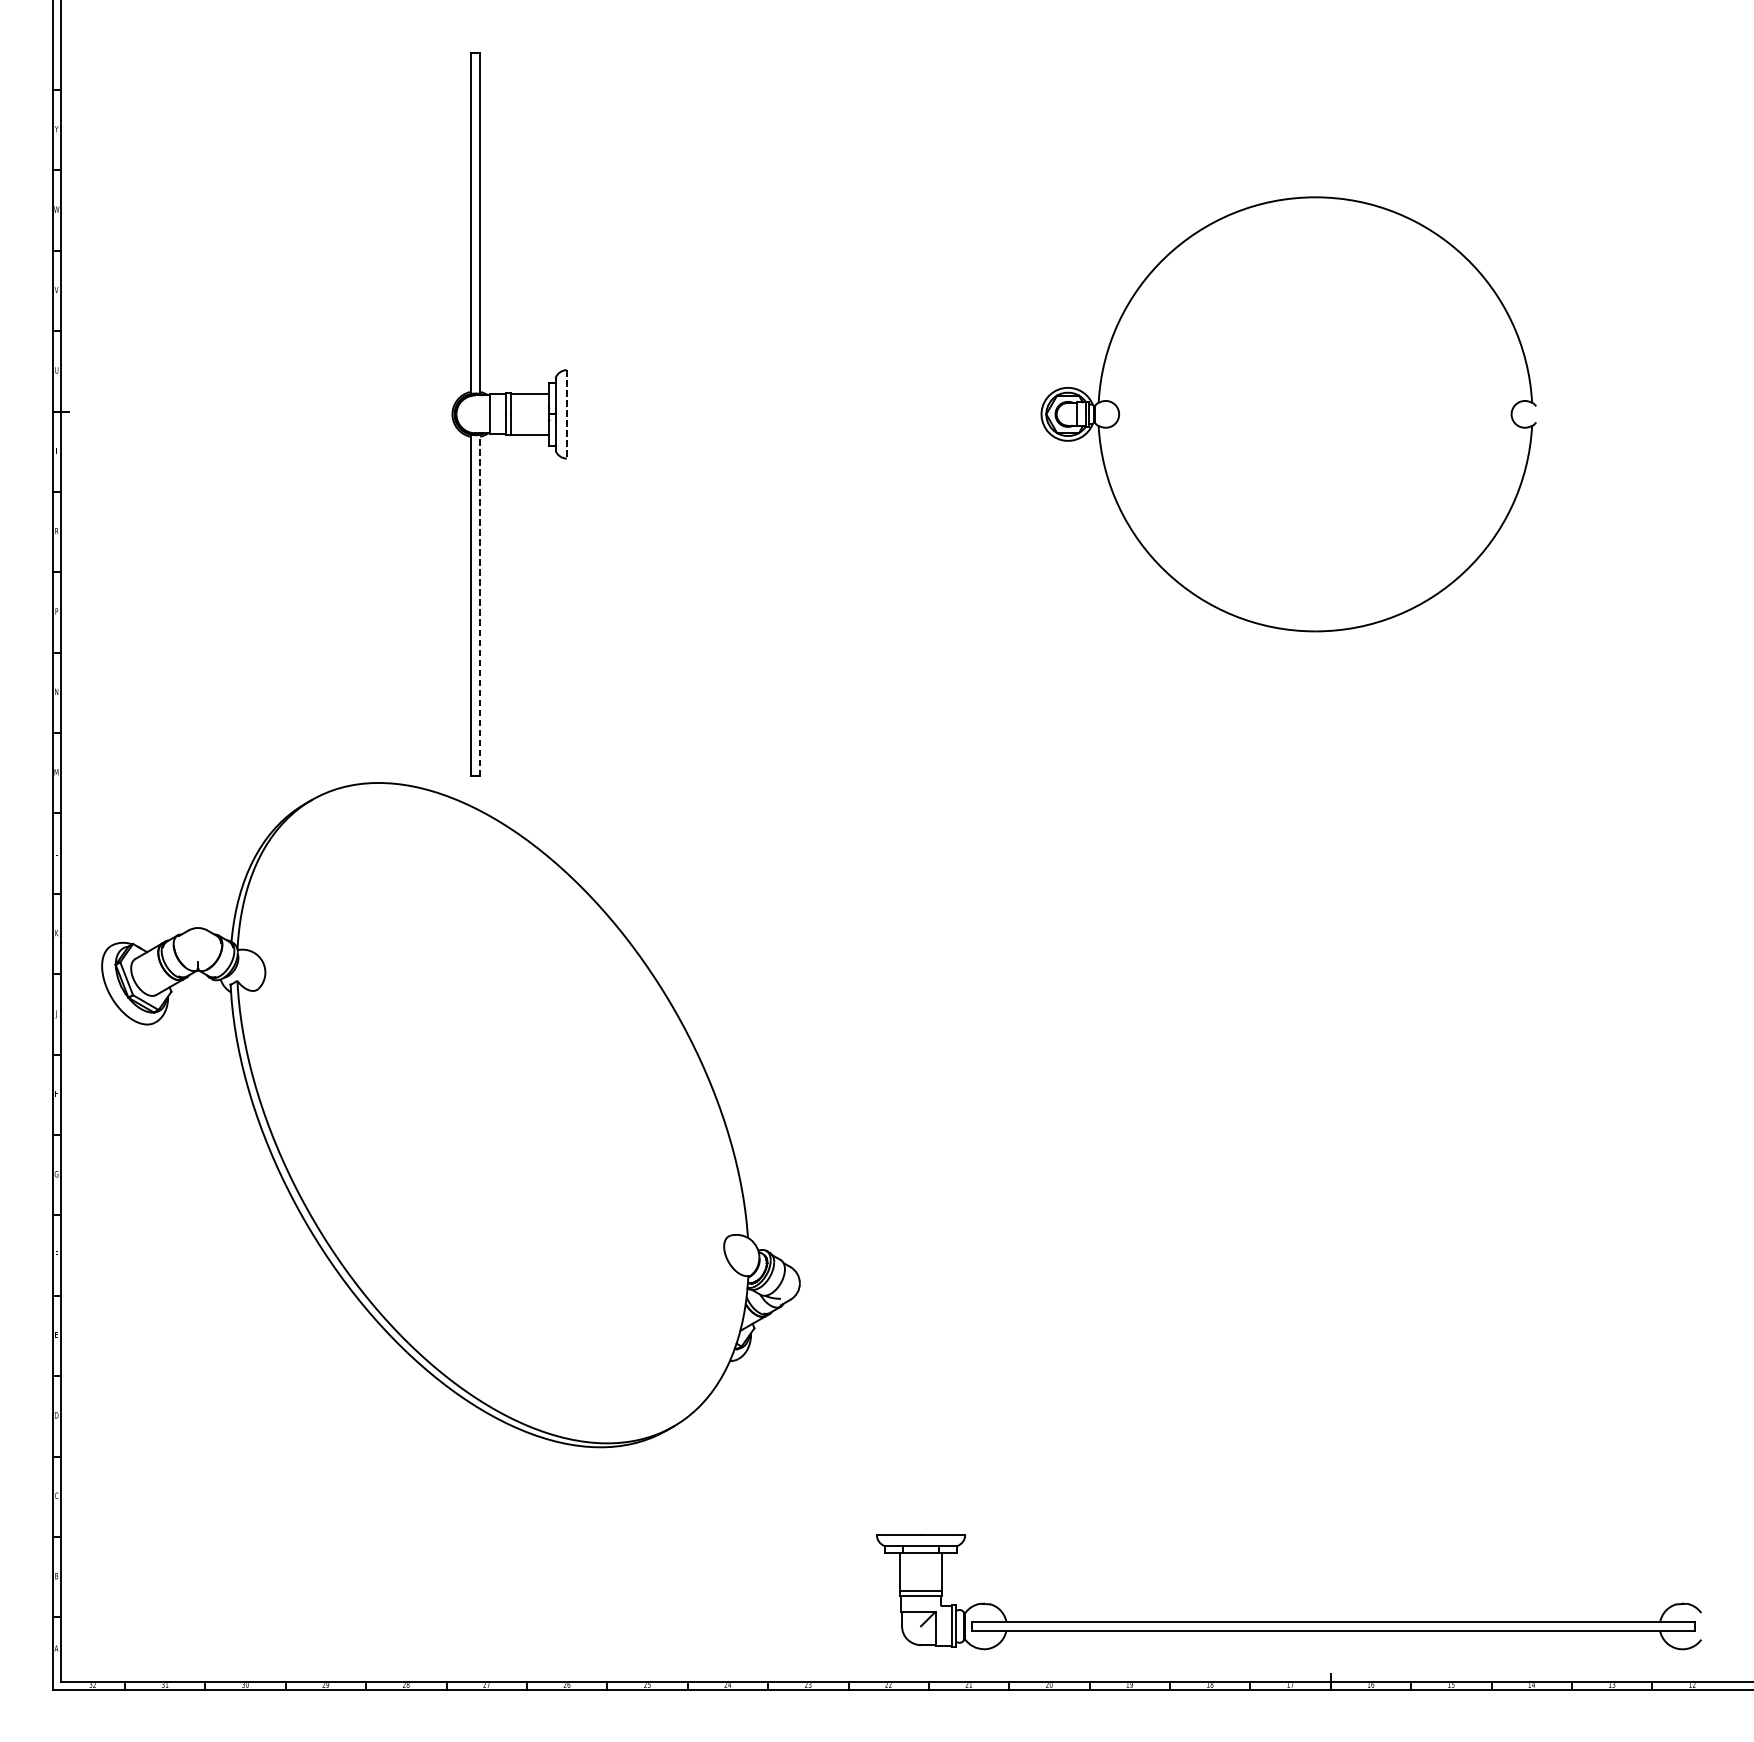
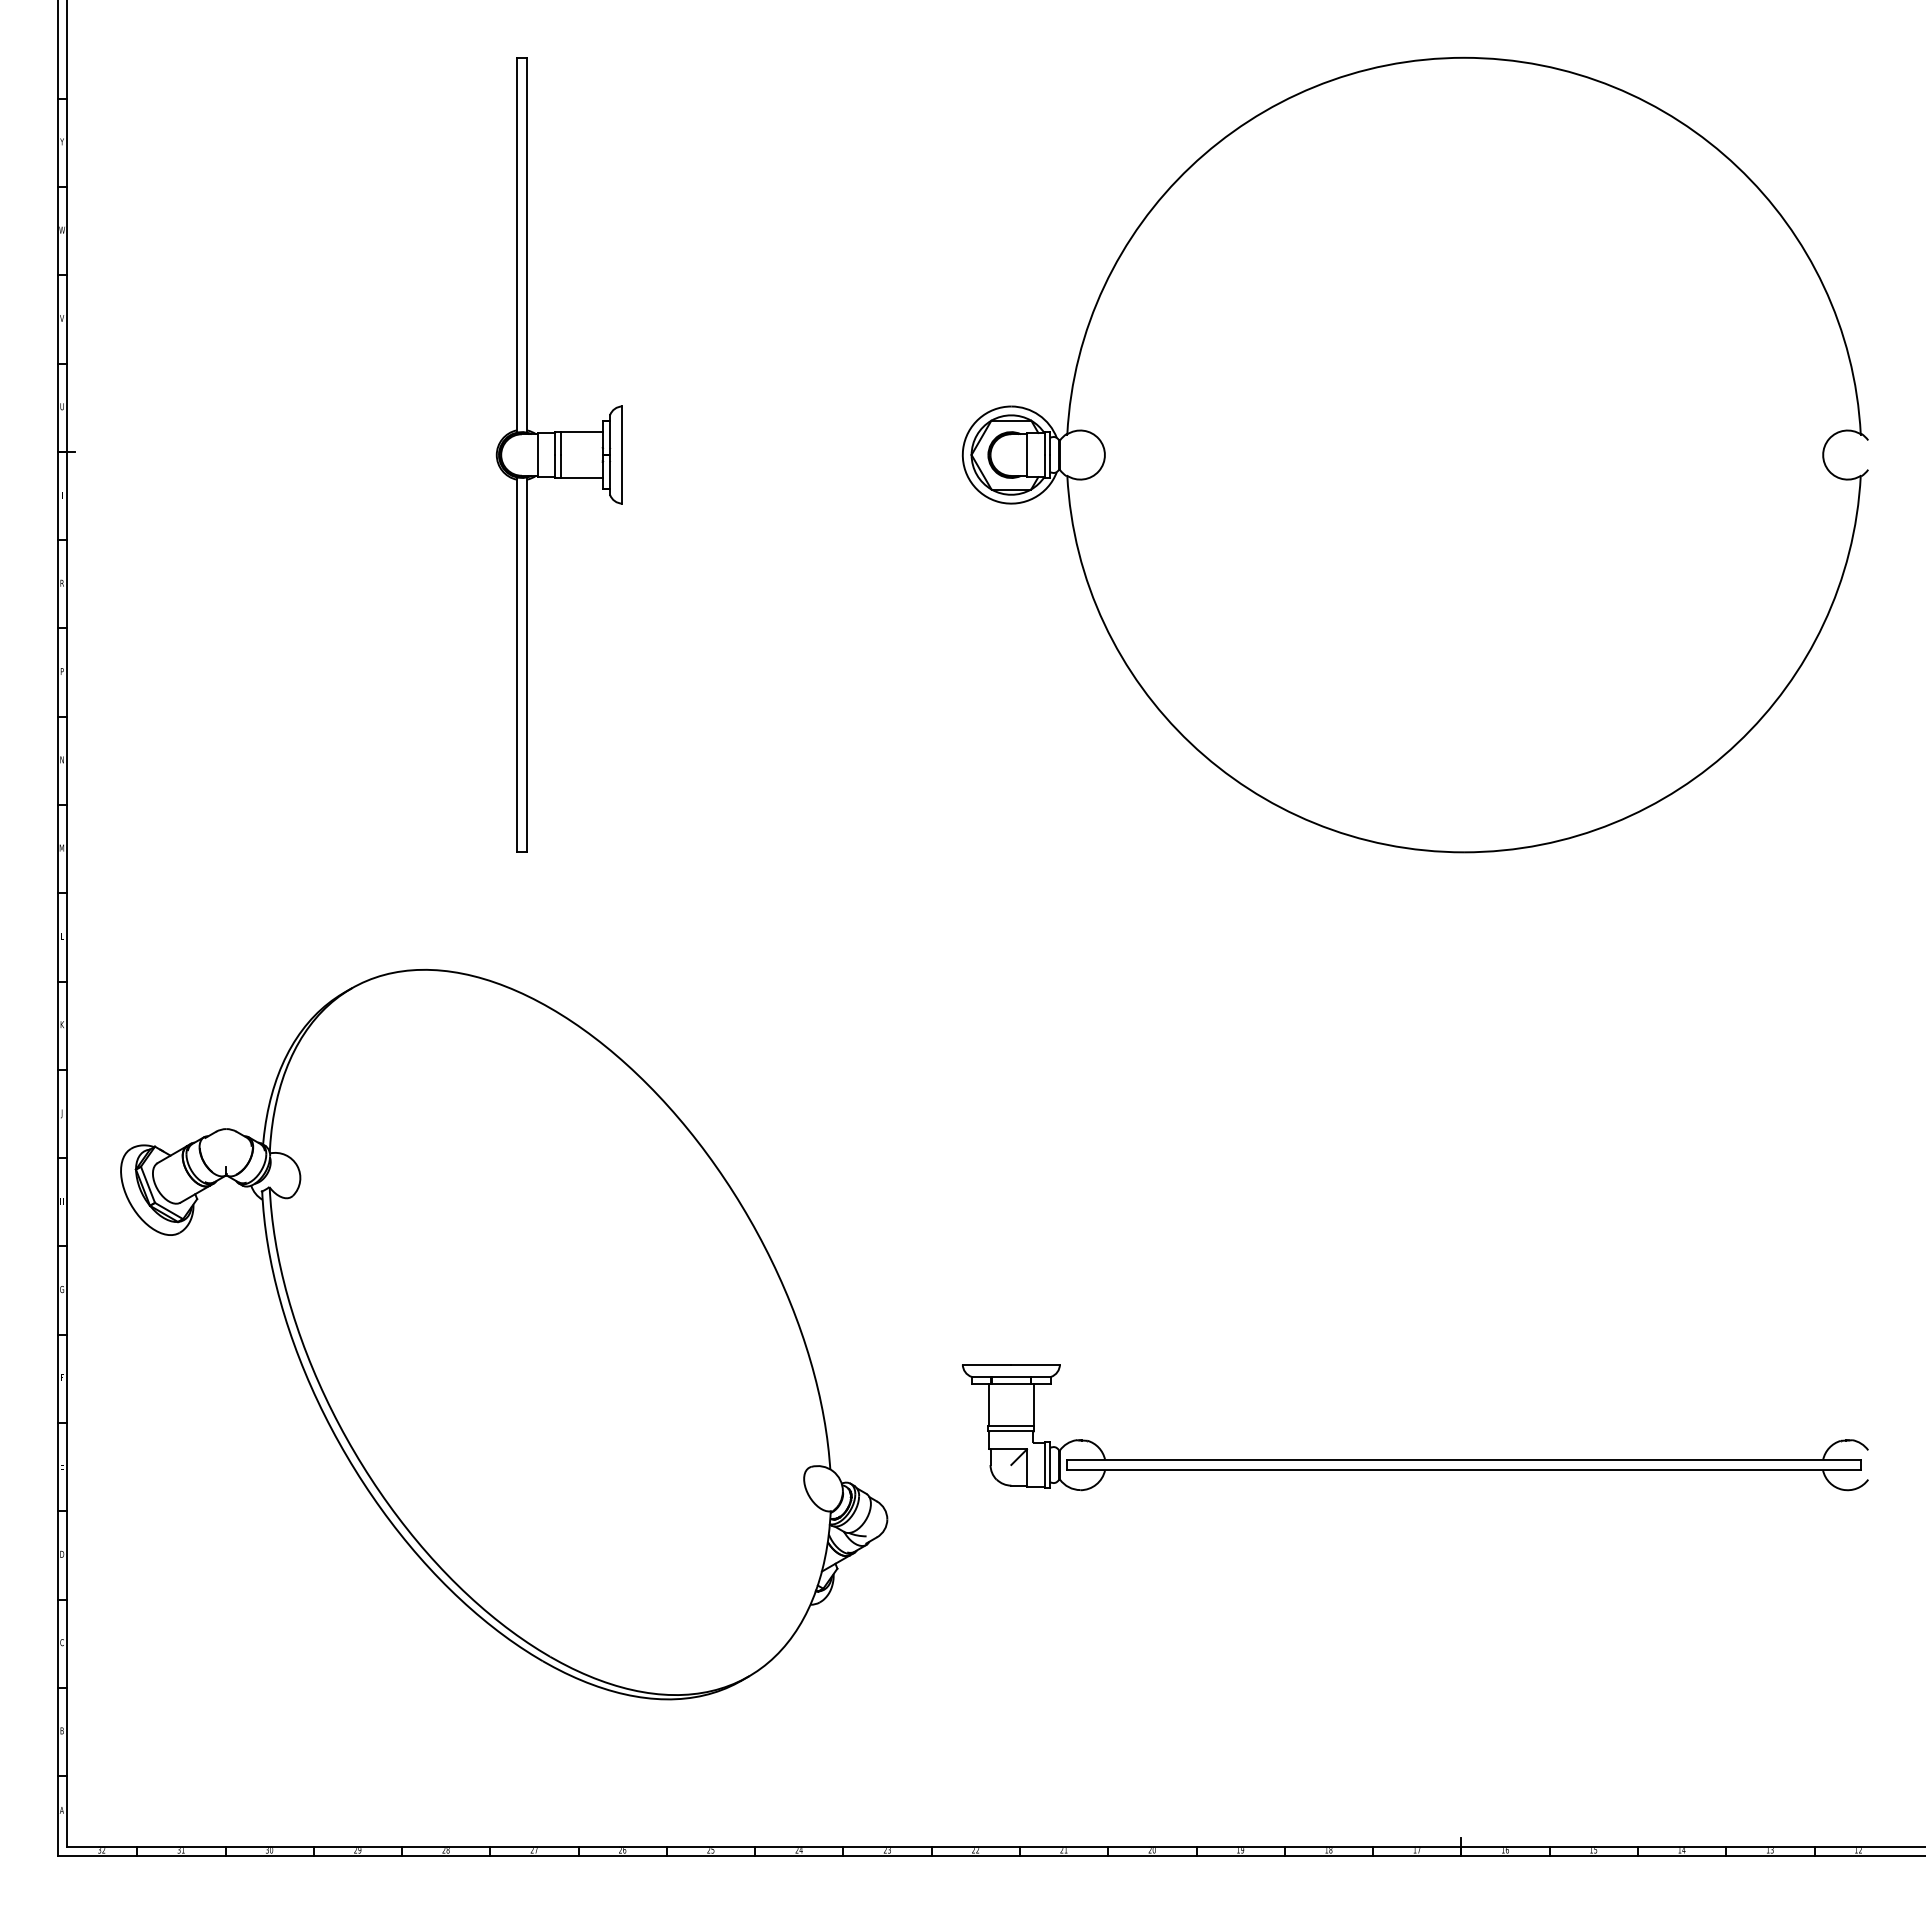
part: (1288, 413) -> (1414, 454), size x1.67
line: (566, 414) -> (622, 455), dashed -> solid
line: (480, 605) -> (527, 664), dashed -> solid
part: (451, 1115) -> (504, 1334), moved
part: (1289, 1621) -> (1415, 1459), moved

